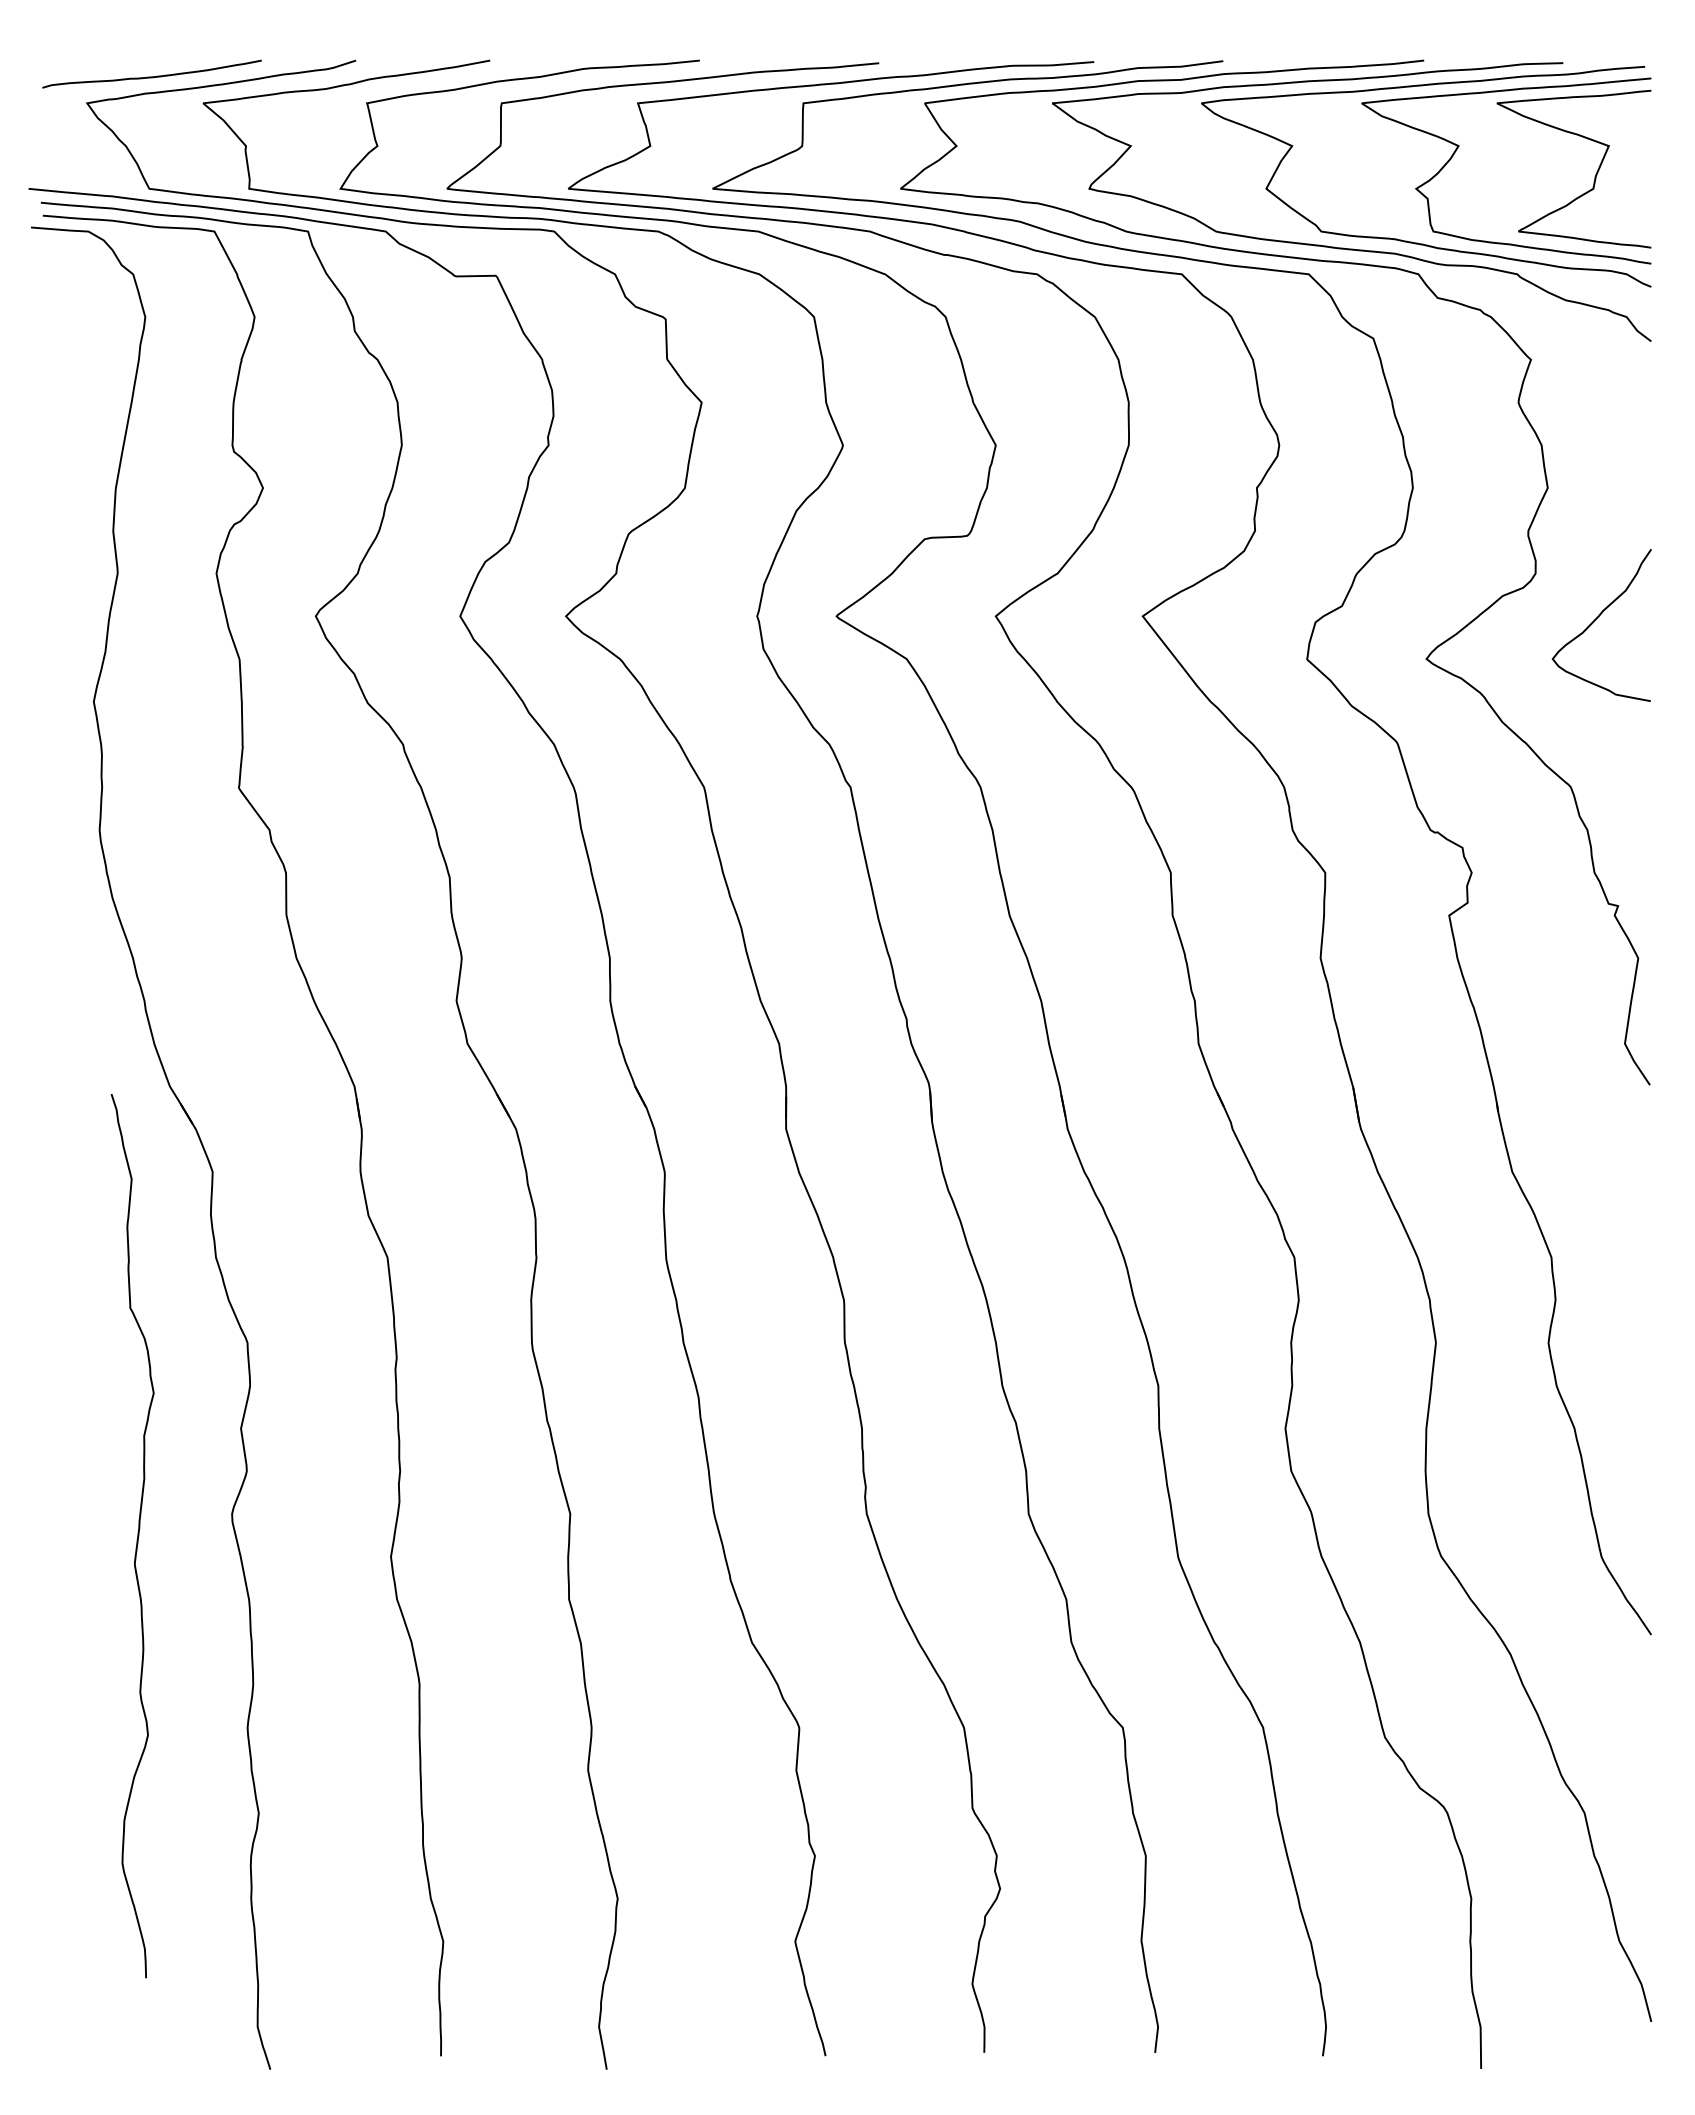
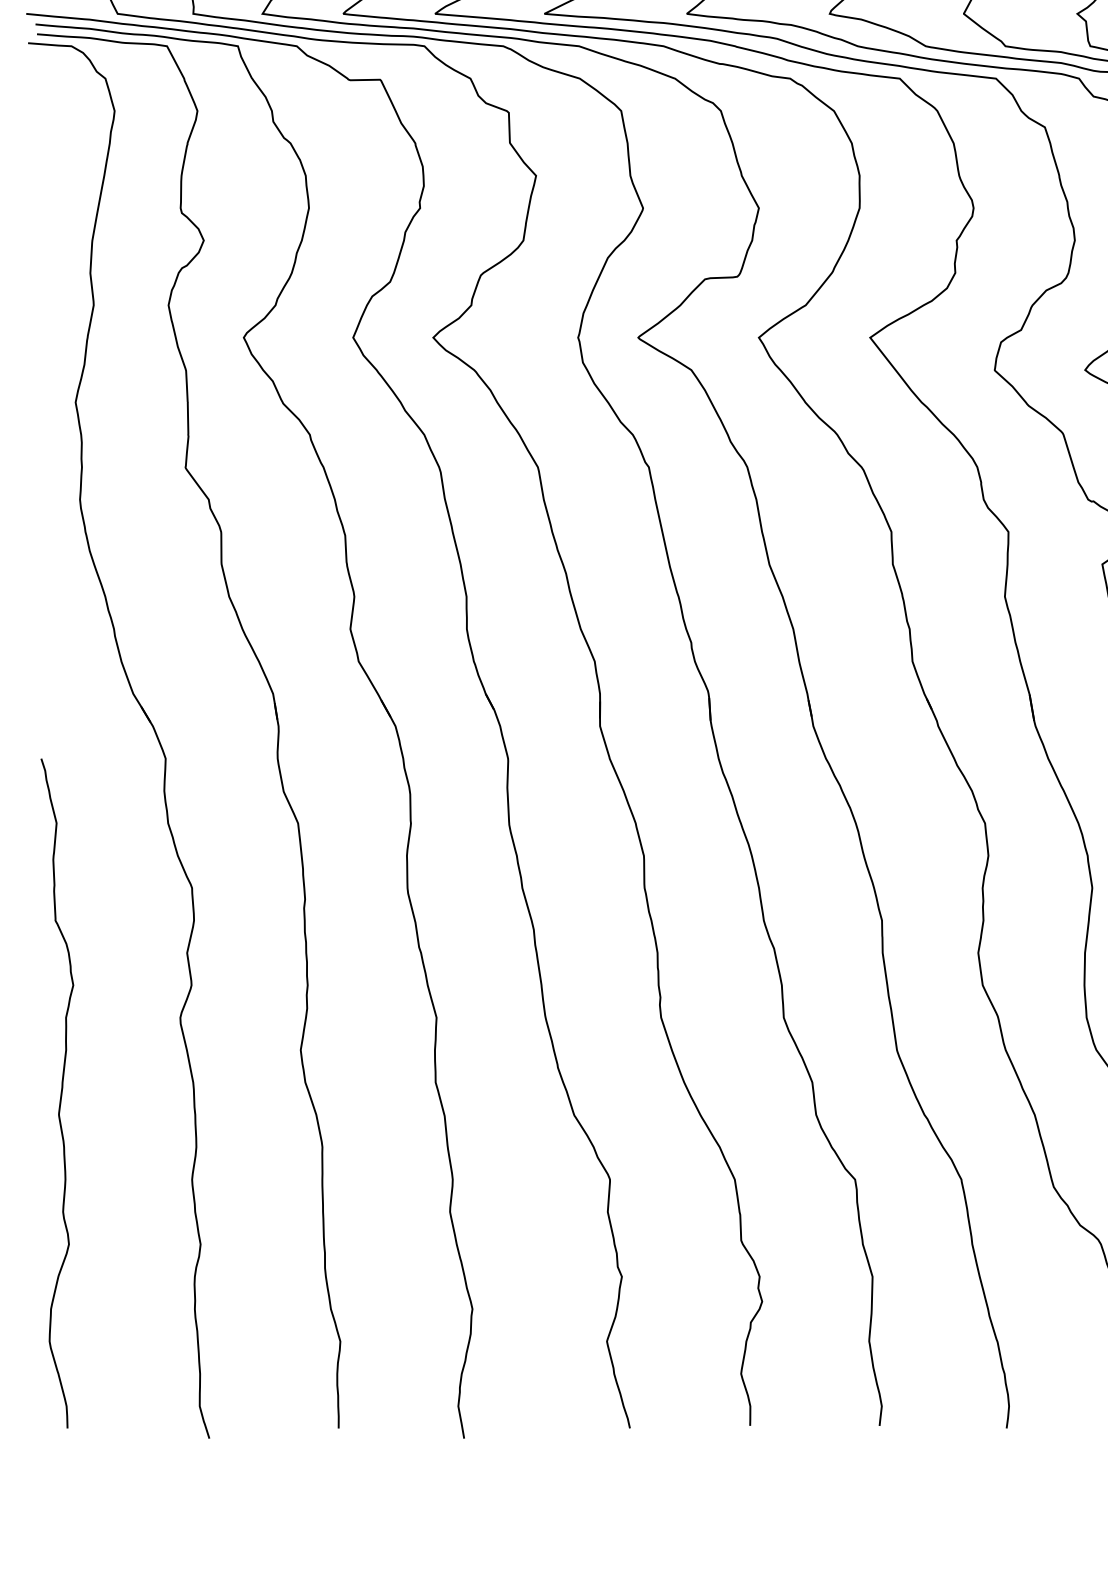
curve: (137, 1536) -> (61, 1093), moved

